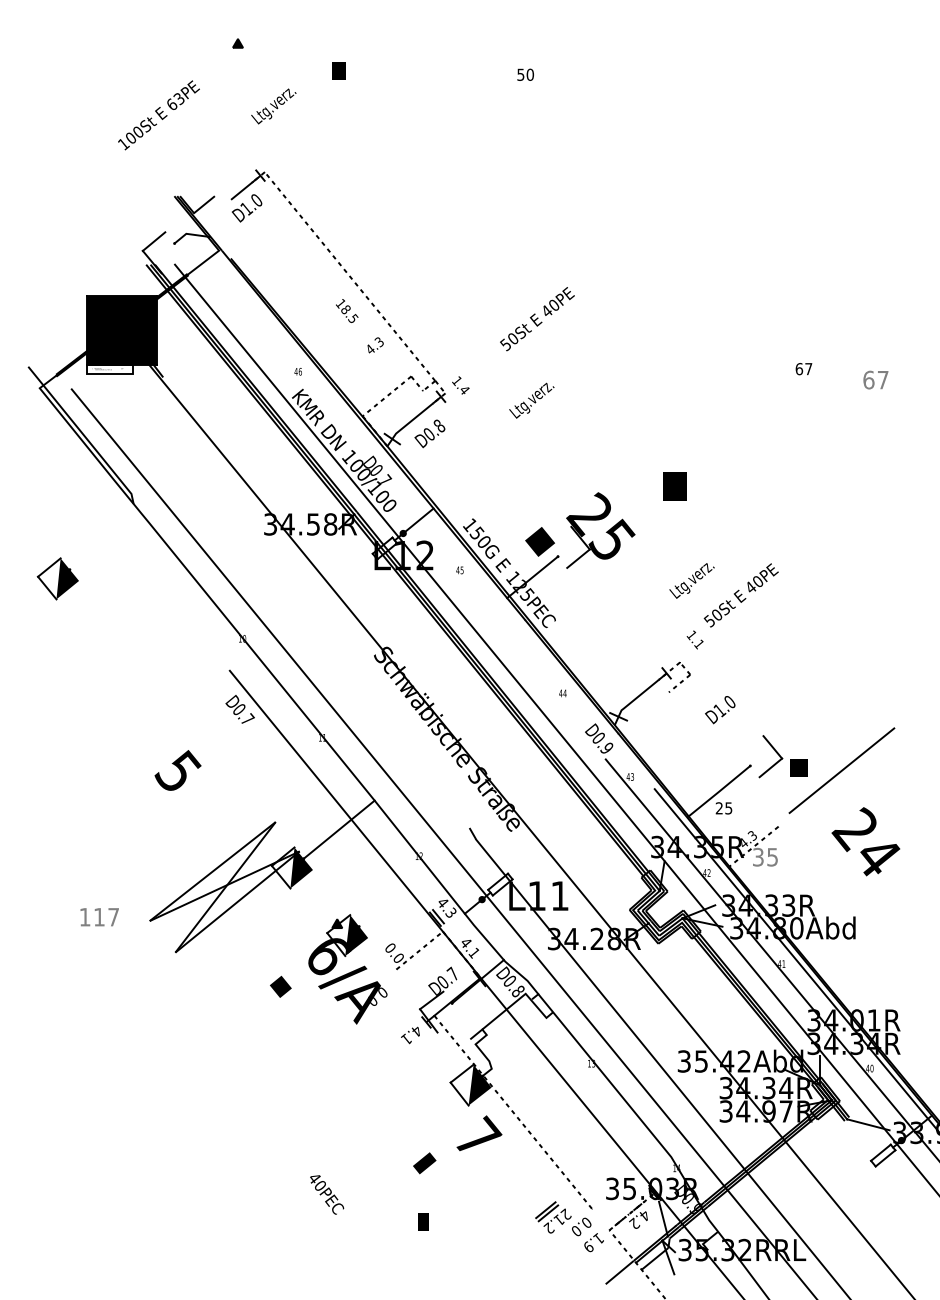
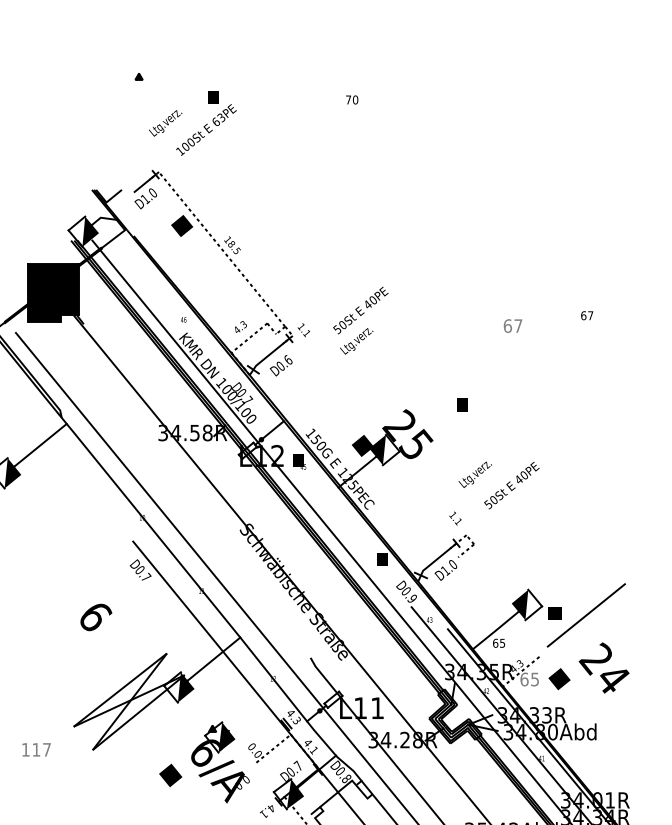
text: (520, 74) -> (348, 99), 50 -> 70
text: (158, 115) -> (206, 130), moved
part: (296, 244) -> (182, 225), added
fill: (172, 252) -> (90, 231), added
text: (347, 310) -> (232, 244), moved
text: (537, 319) -> (360, 310), moved
text: (375, 345) -> (240, 327), moved
fill: (109, 369) -> (43, 318), added
text: (803, 369) -> (586, 316), moved
text: (875, 379) -> (512, 325), moved
text: (464, 390) -> (306, 333), 1.4 -> 1.1
text: (438, 425) -> (287, 359), D0.8 -> D0.6
part: (674, 486) -> (462, 404), size x0.62
line: (104, 540) -> (40, 444), added
fill: (559, 546) -> (377, 449), added
fill: (452, 561) -> (297, 460), added
text: (694, 639) -> (454, 518), moved
fill: (566, 695) -> (382, 559), added
text: (720, 710) -> (446, 570), moved
fill: (752, 756) -> (520, 604), added
text: (177, 770) -> (94, 615), 5 -> 6
text: (719, 808) -> (495, 643), 25 -> 65
fill: (805, 856) -> (559, 678), added
text: (758, 857) -> (524, 679), 35 -> 65
text: (99, 917) -> (36, 750), moved
part: (280, 986) -> (170, 775), size x1.43
fill: (448, 1011) -> (294, 793), added

